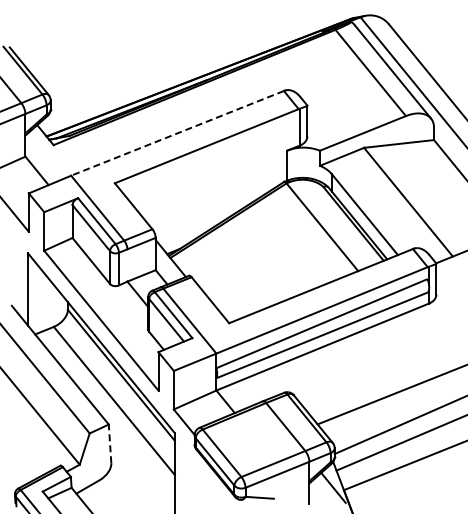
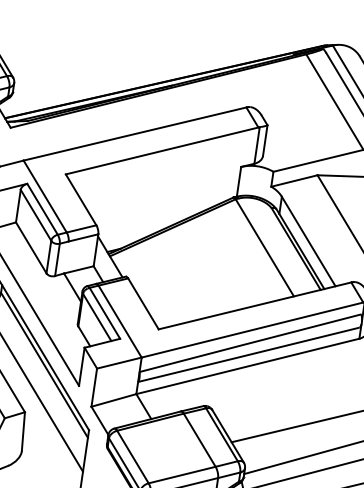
line: (177, 133) -> (134, 134), dashed -> solid
line: (110, 443) -> (23, 431), dashed -> solid

